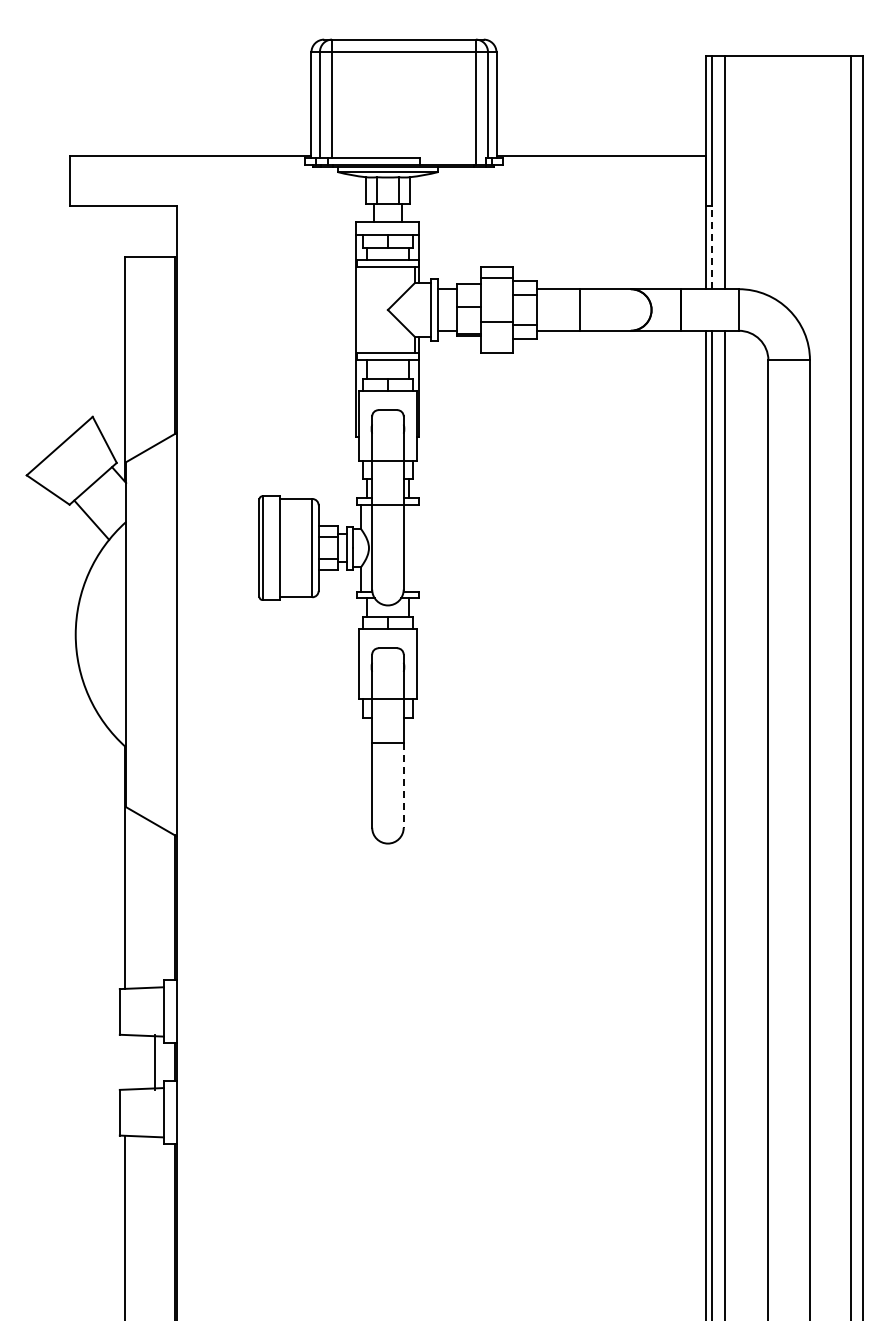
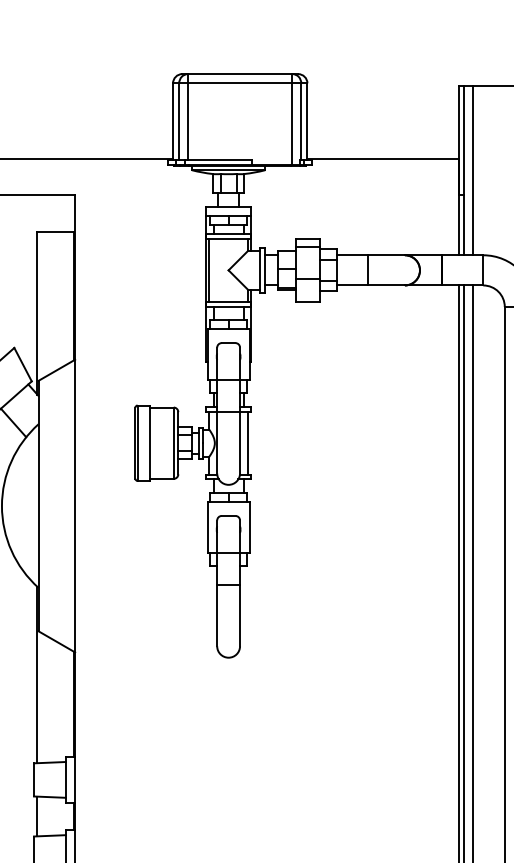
line: (712, 247) -> (464, 225), dashed -> solid
line: (361, 309) -> (209, 270), added
line: (414, 547) -> (247, 442), added
line: (403, 785) -> (239, 615), dashed -> solid
line: (154, 1061) -> (37, 815), moved

